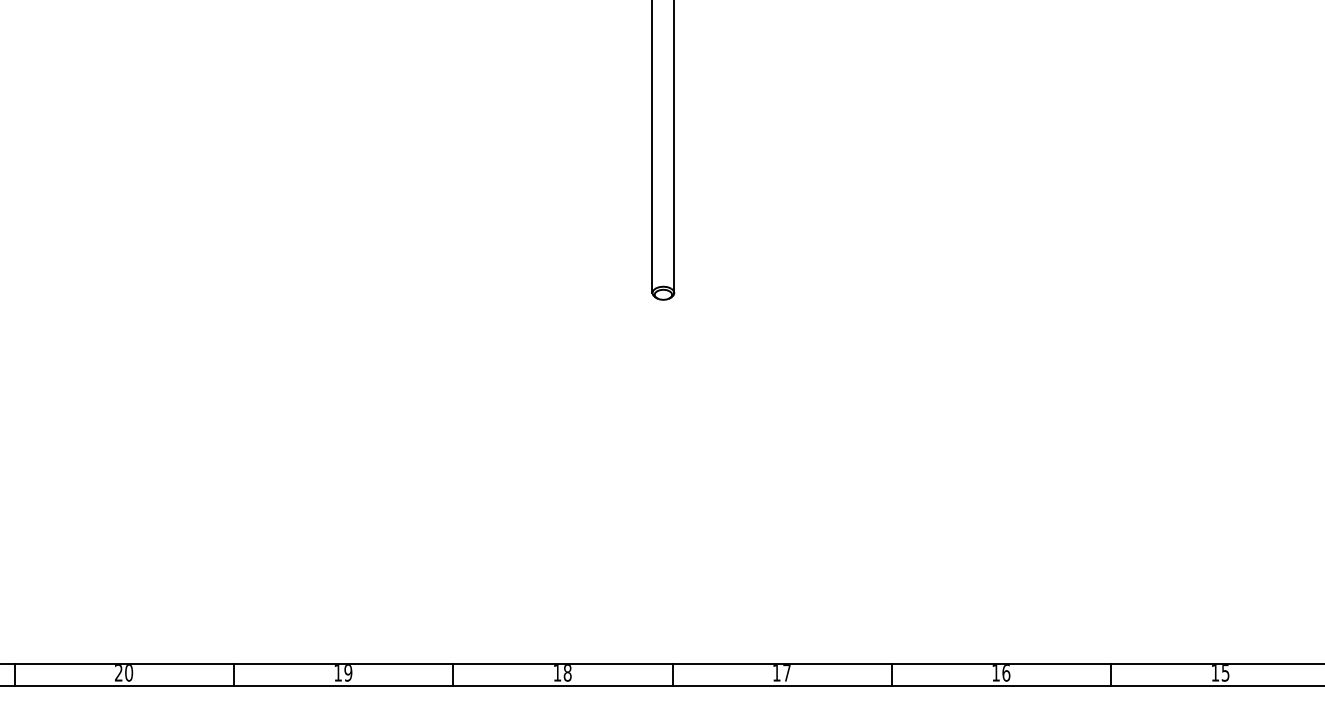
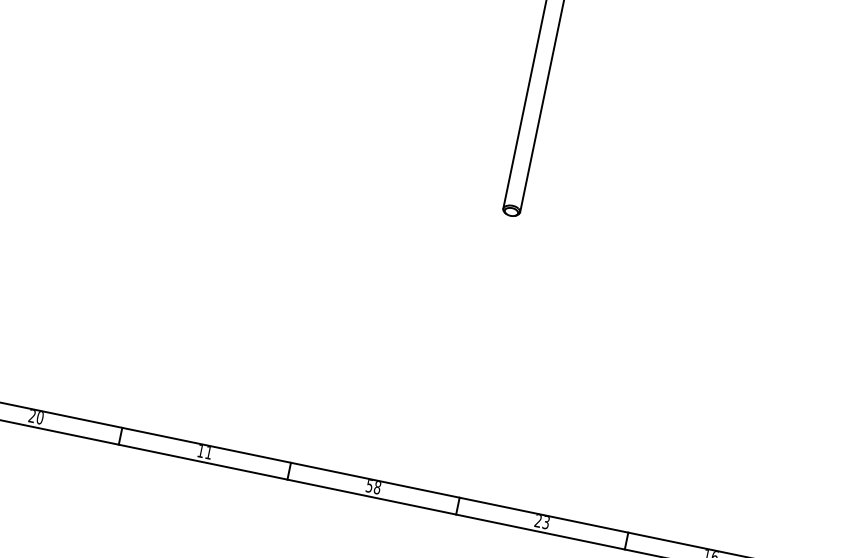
text: (348, 673) -> (208, 453), 19 -> 11
text: (557, 673) -> (369, 486), 18 -> 58
text: (781, 673) -> (541, 522), 17 -> 23

